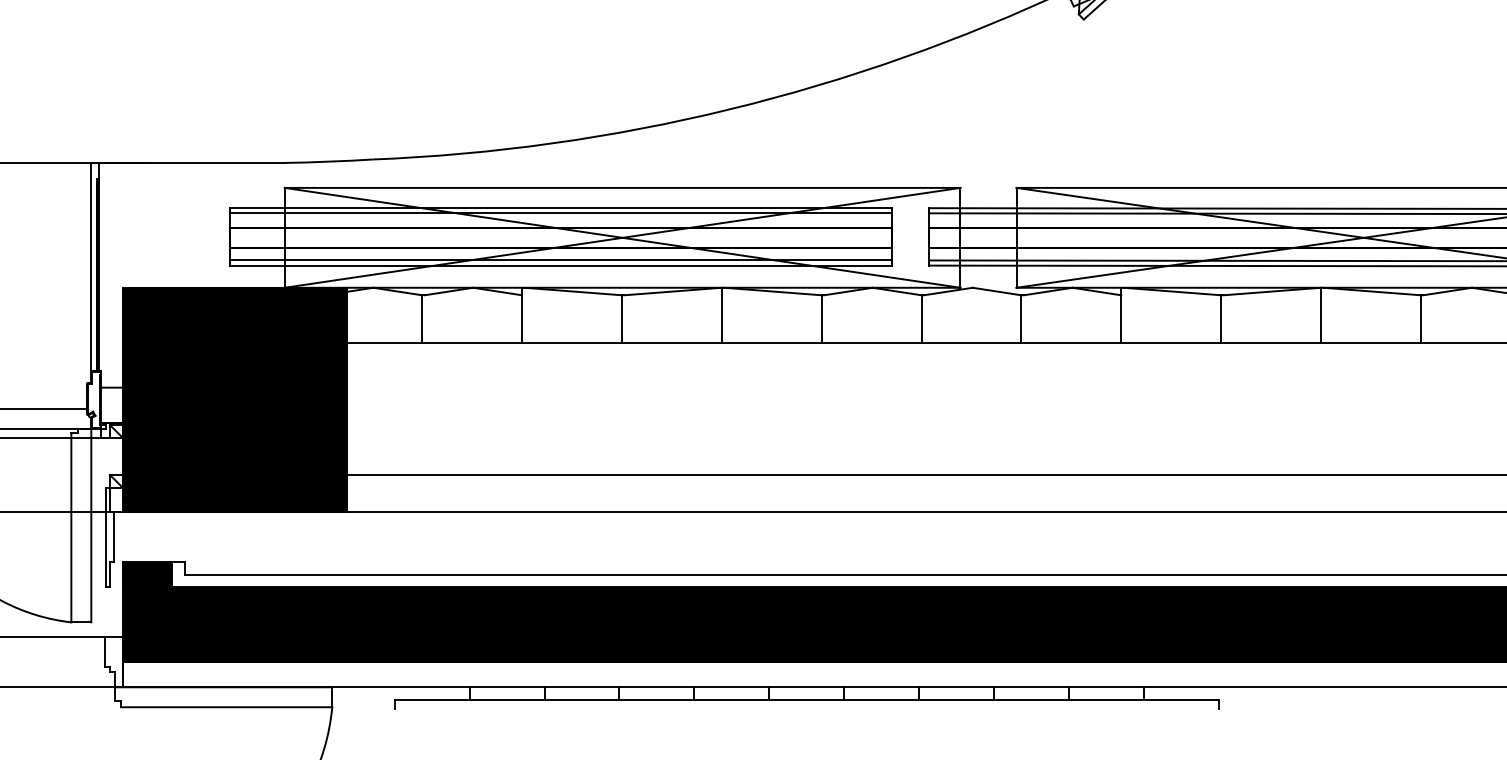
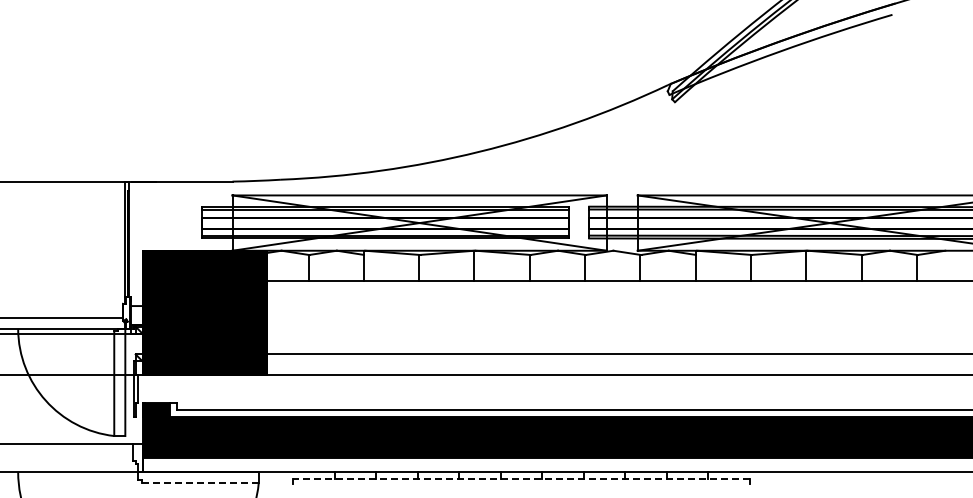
line: (804, 699) -> (520, 478), solid -> dashed
line: (227, 708) -> (200, 483), solid -> dashed

